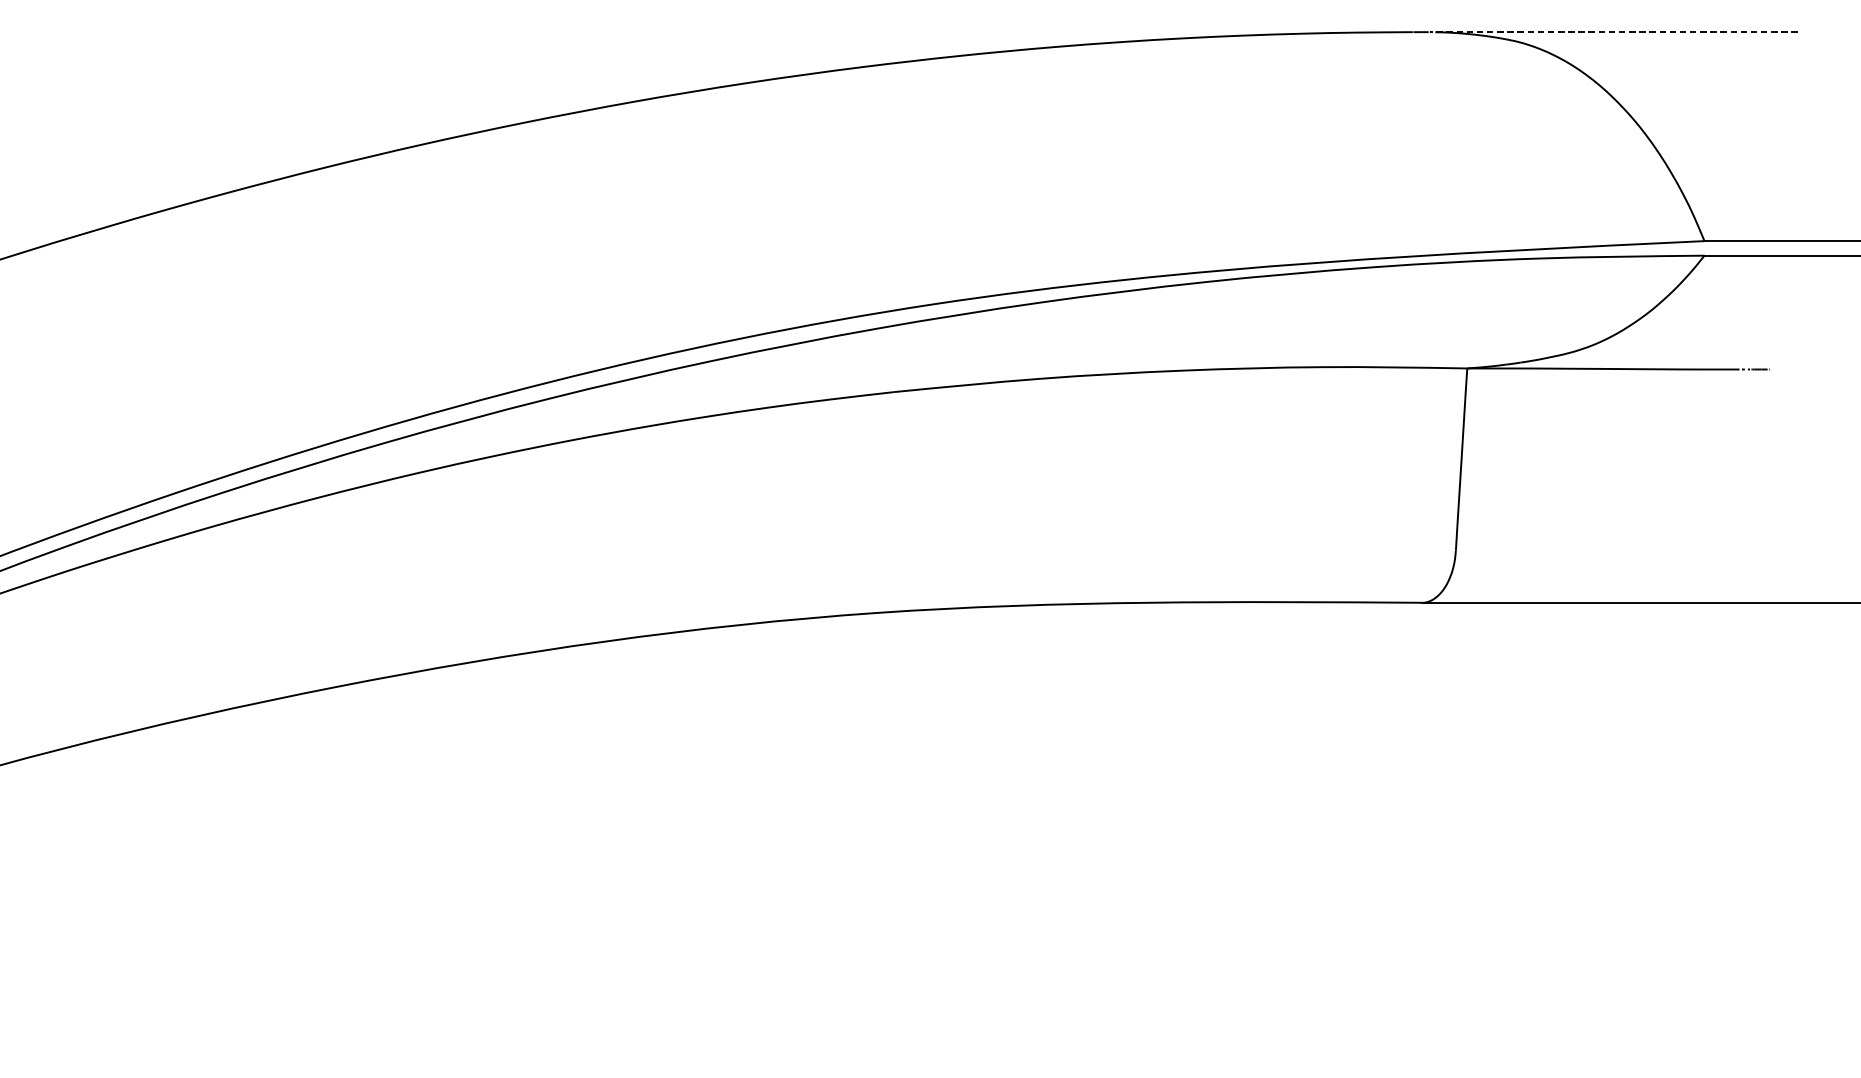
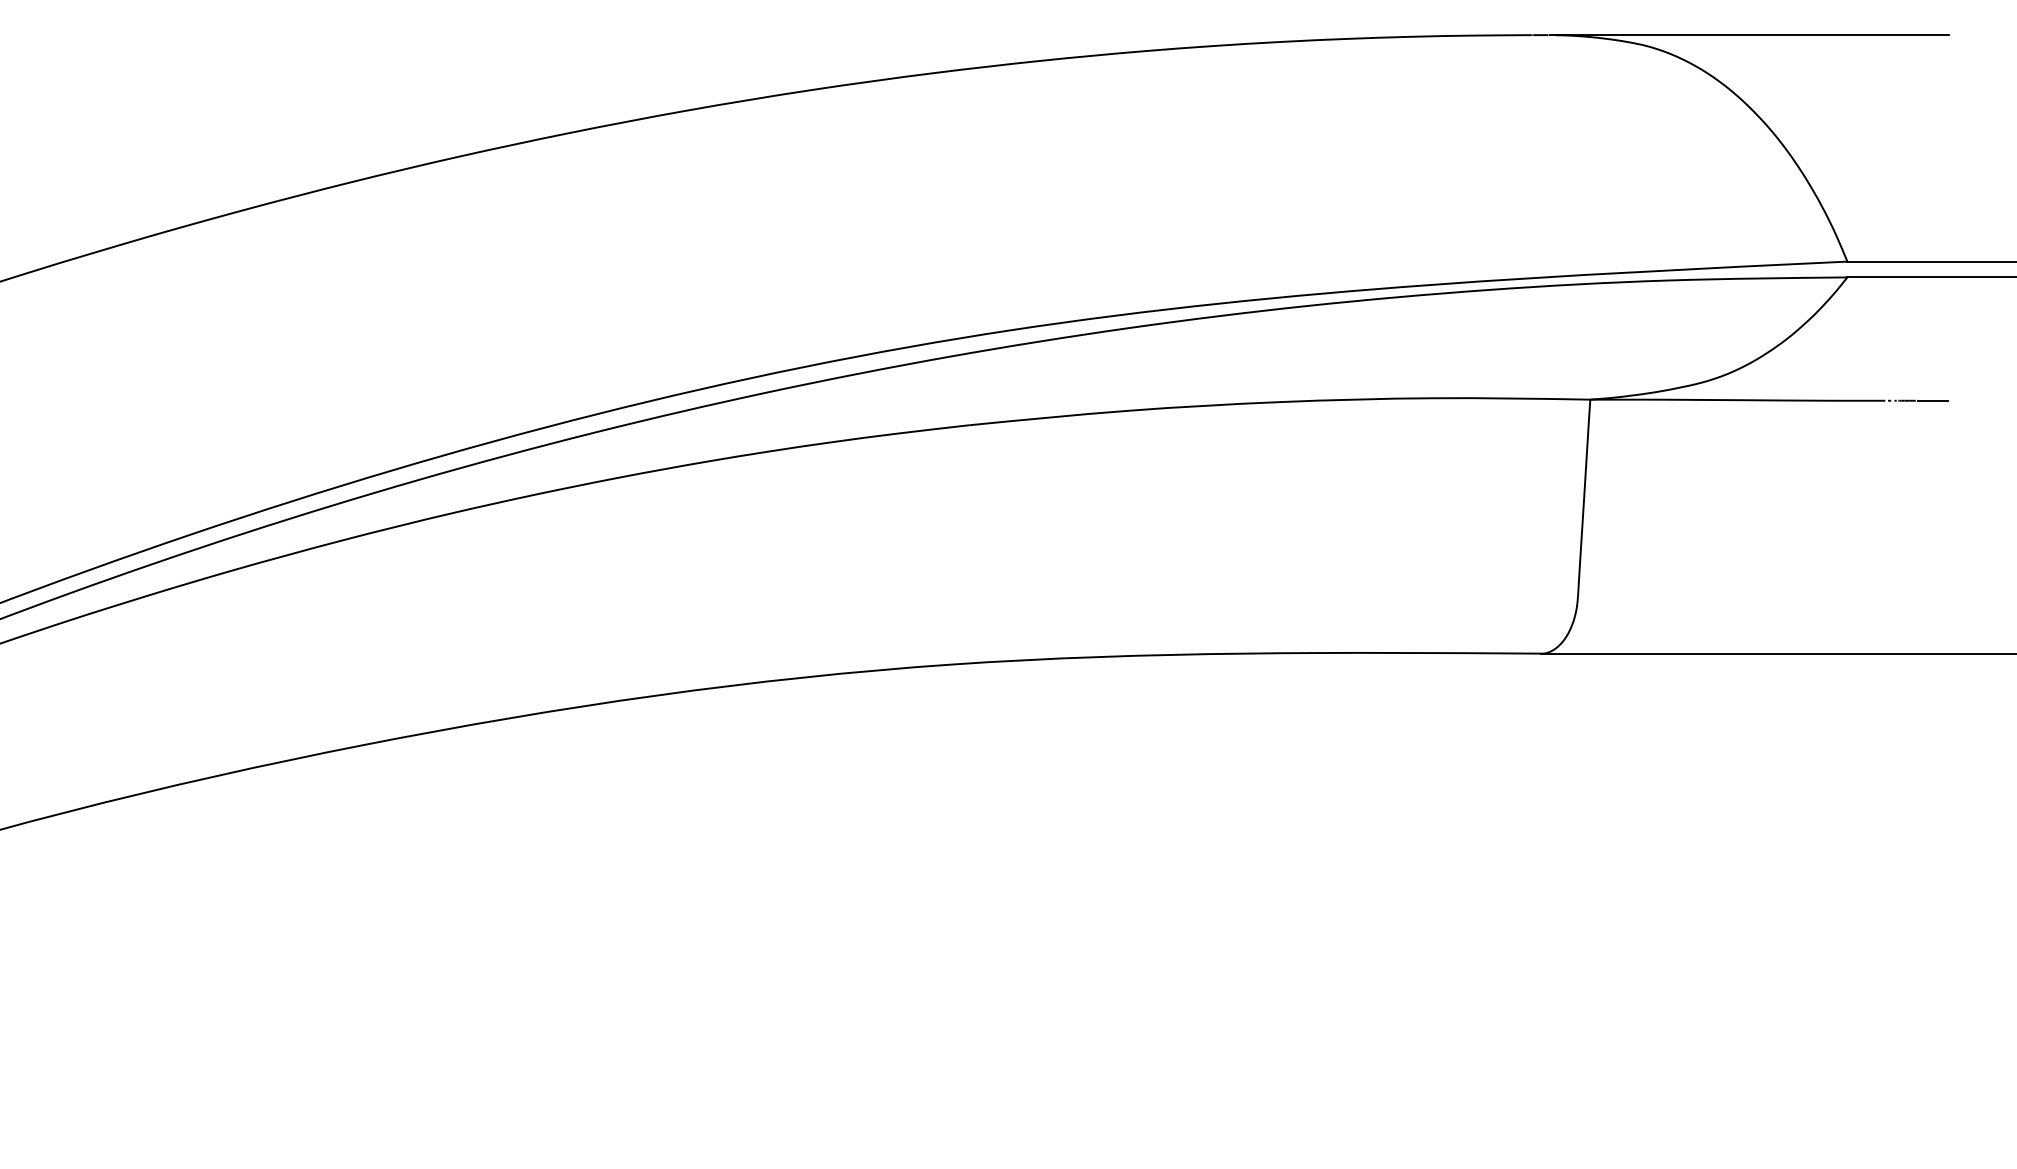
line: (1613, 32) -> (1748, 35), dashed -> solid
line: (1783, 369) -> (1933, 400), added

